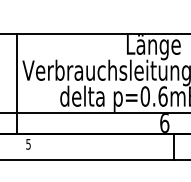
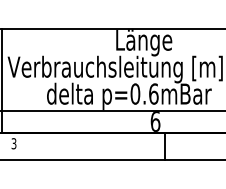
text: (28, 144) -> (14, 143), 5 -> 3

